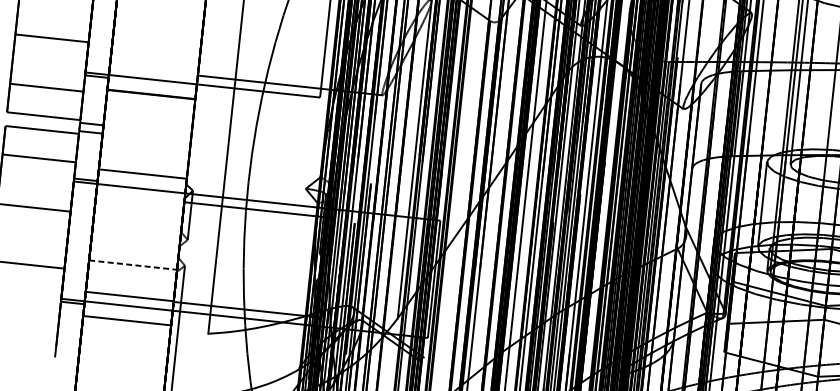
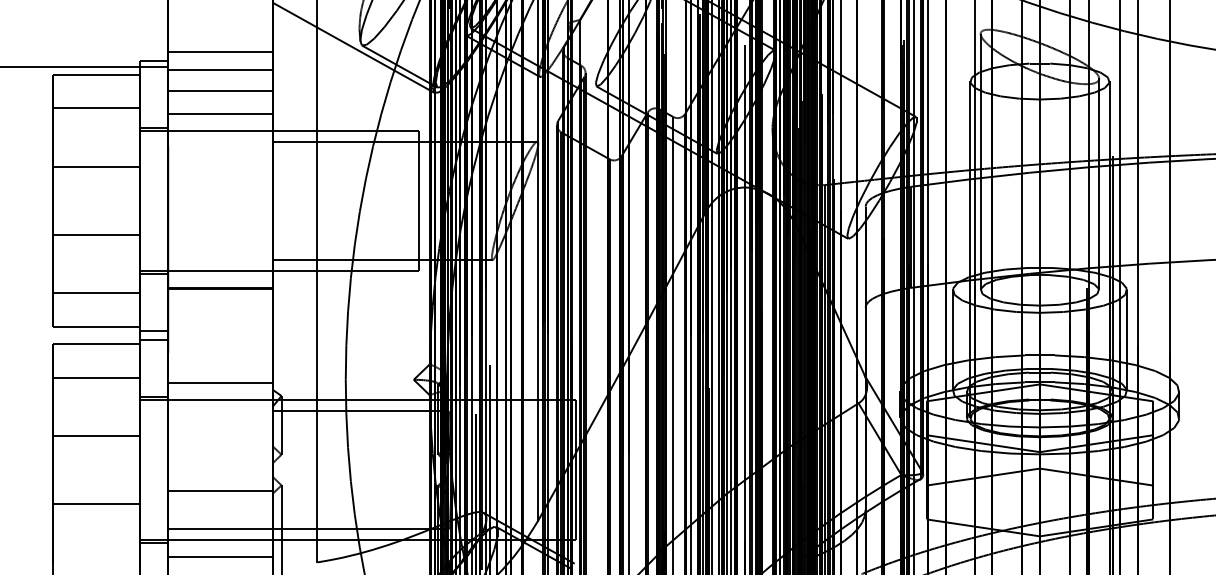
line: (133, 265) -> (221, 491), dashed -> solid

